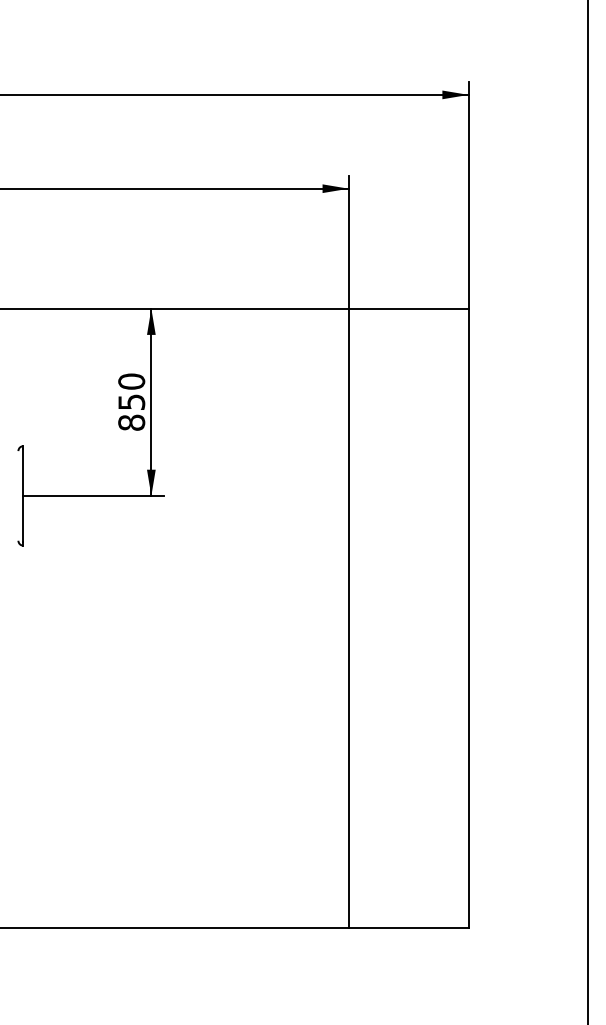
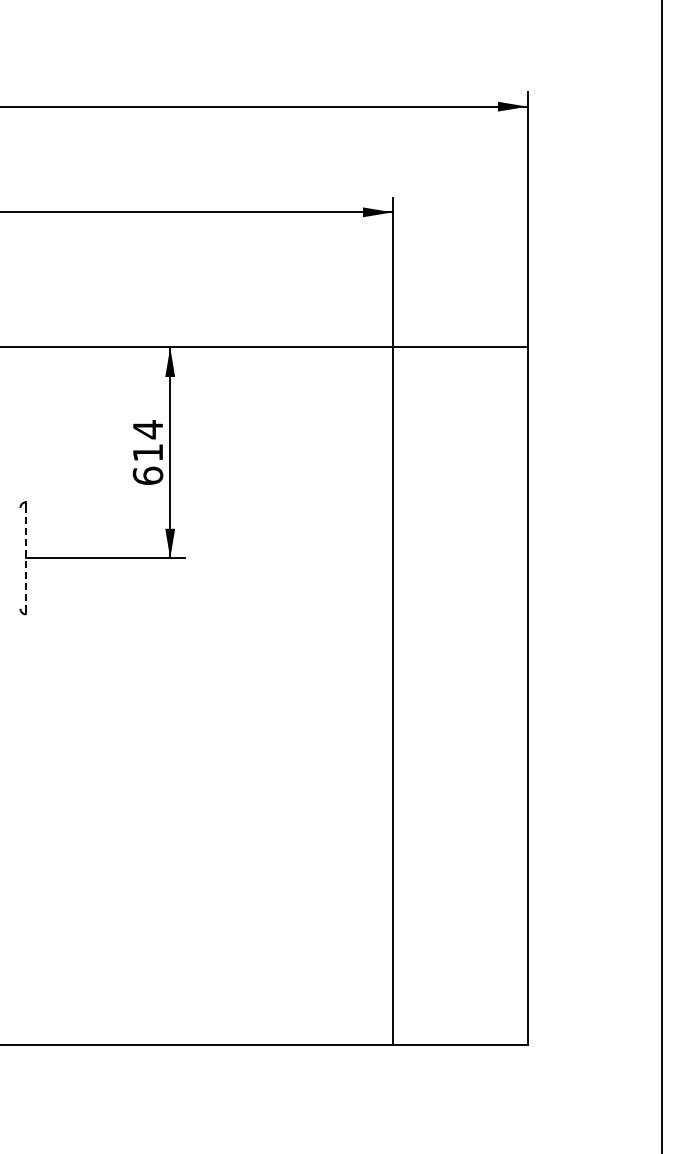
text: (131, 401) -> (147, 452), 850 -> 614
line: (23, 496) -> (26, 558), solid -> dashed

